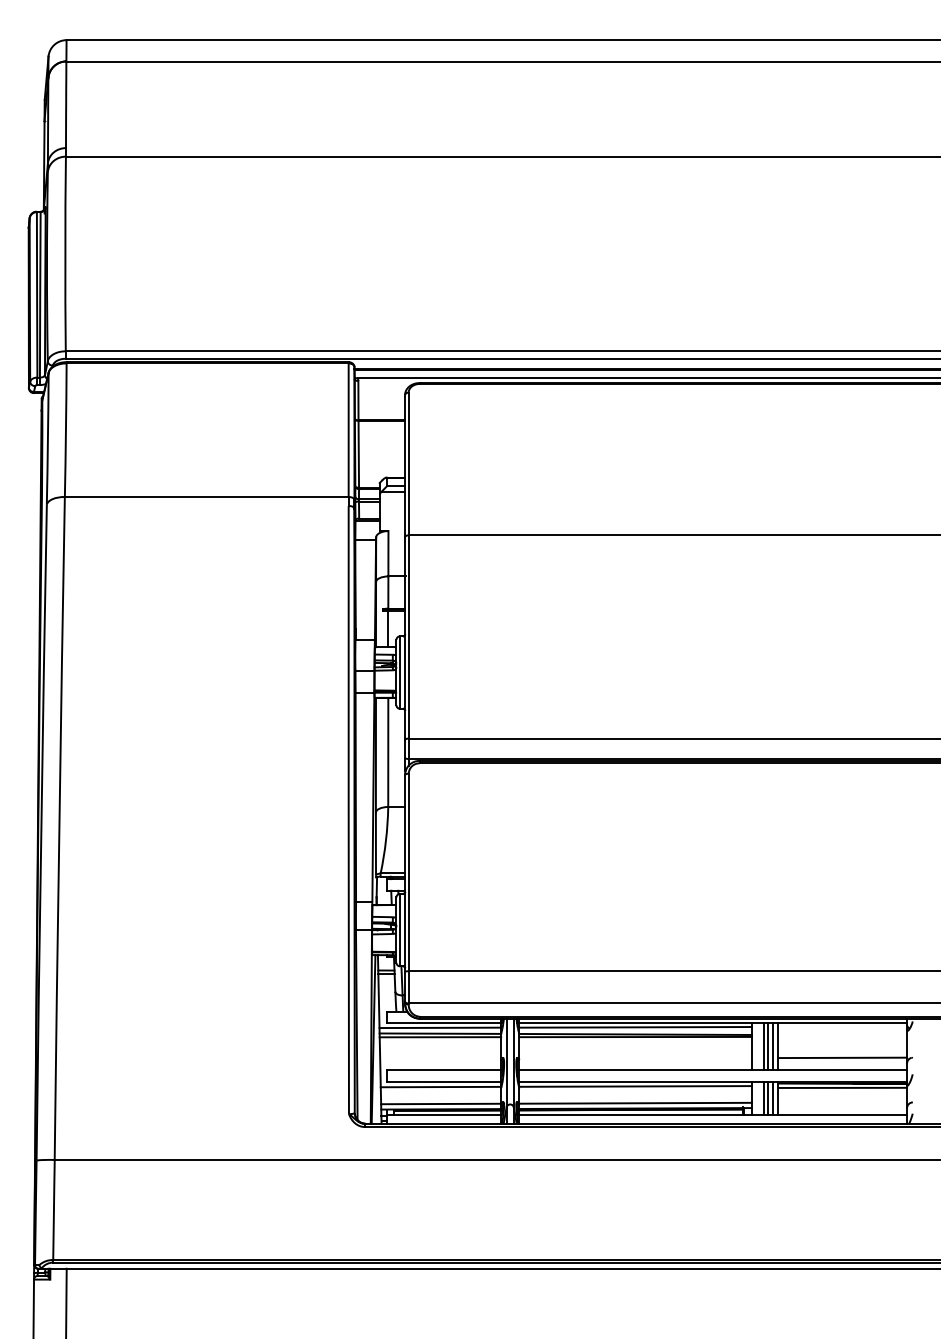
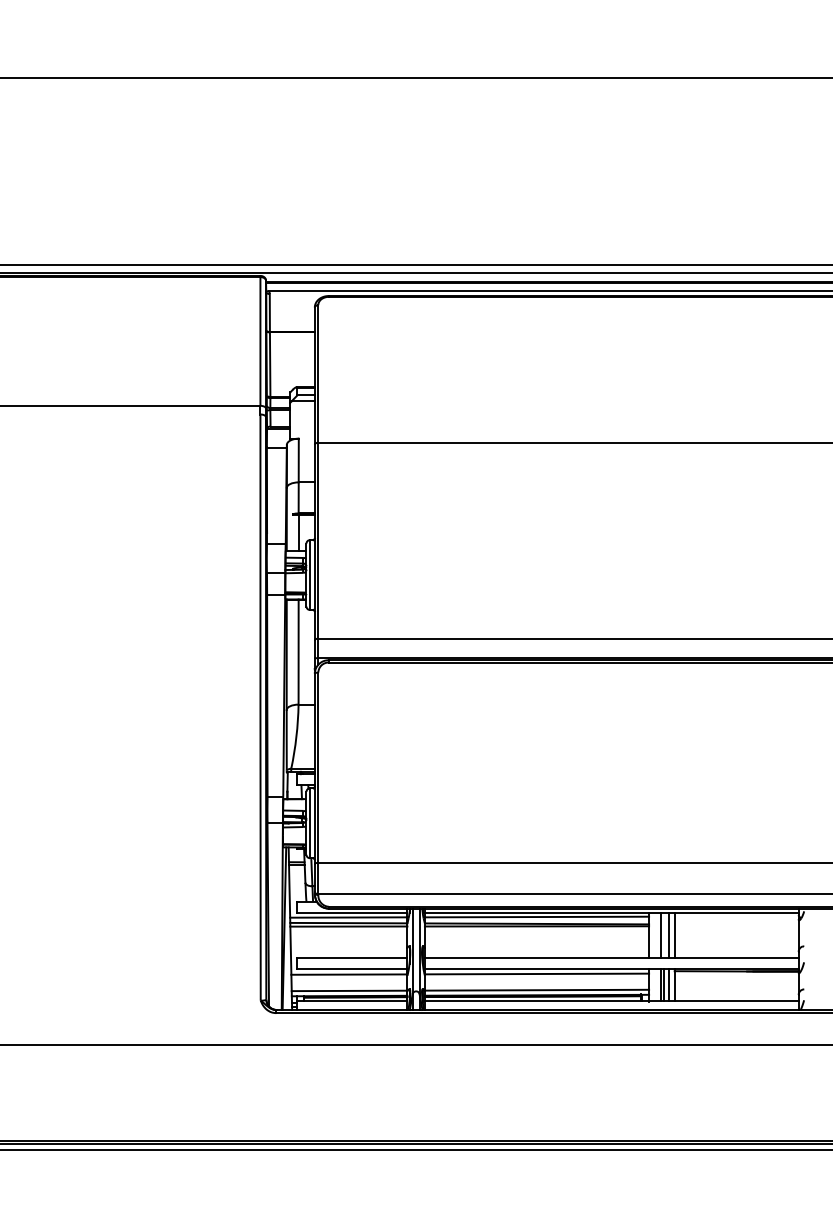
line: (767, 1046) -> (664, 935), removed
line: (842, 1057) -> (736, 946), removed
line: (842, 1087) -> (736, 975), removed

